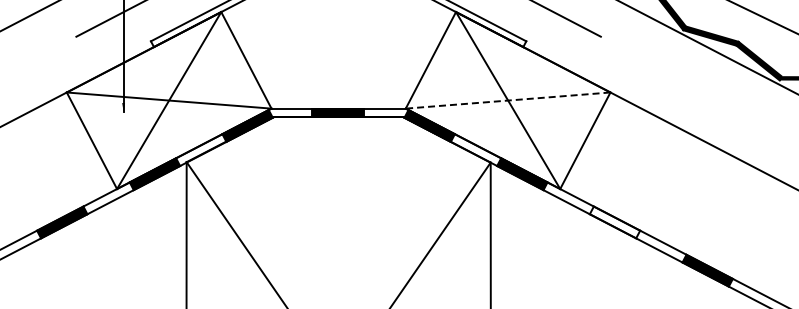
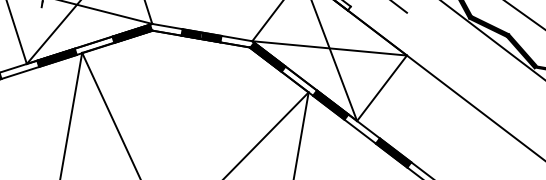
line: (508, 100) -> (329, 48), dashed -> solid
fill: (614, 222) -> (393, 152), added

